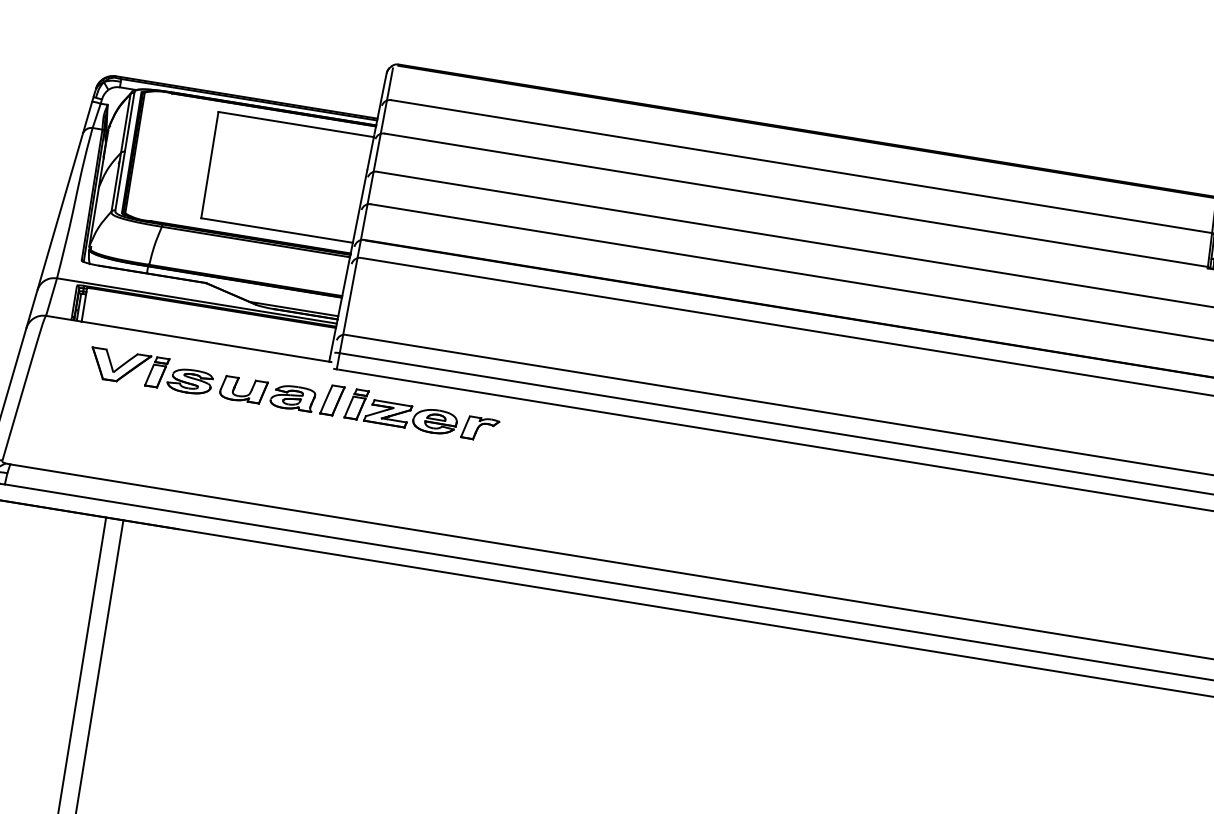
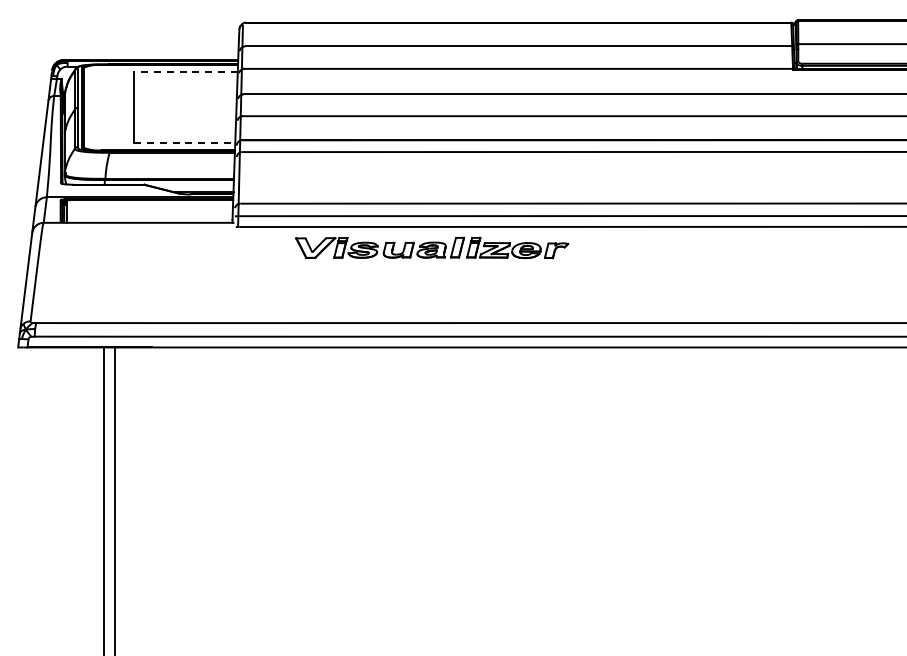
line: (296, 124) -> (186, 72), solid -> dashed
line: (276, 231) -> (184, 143), solid -> dashed
part: (294, 394) -> (432, 247), moved

